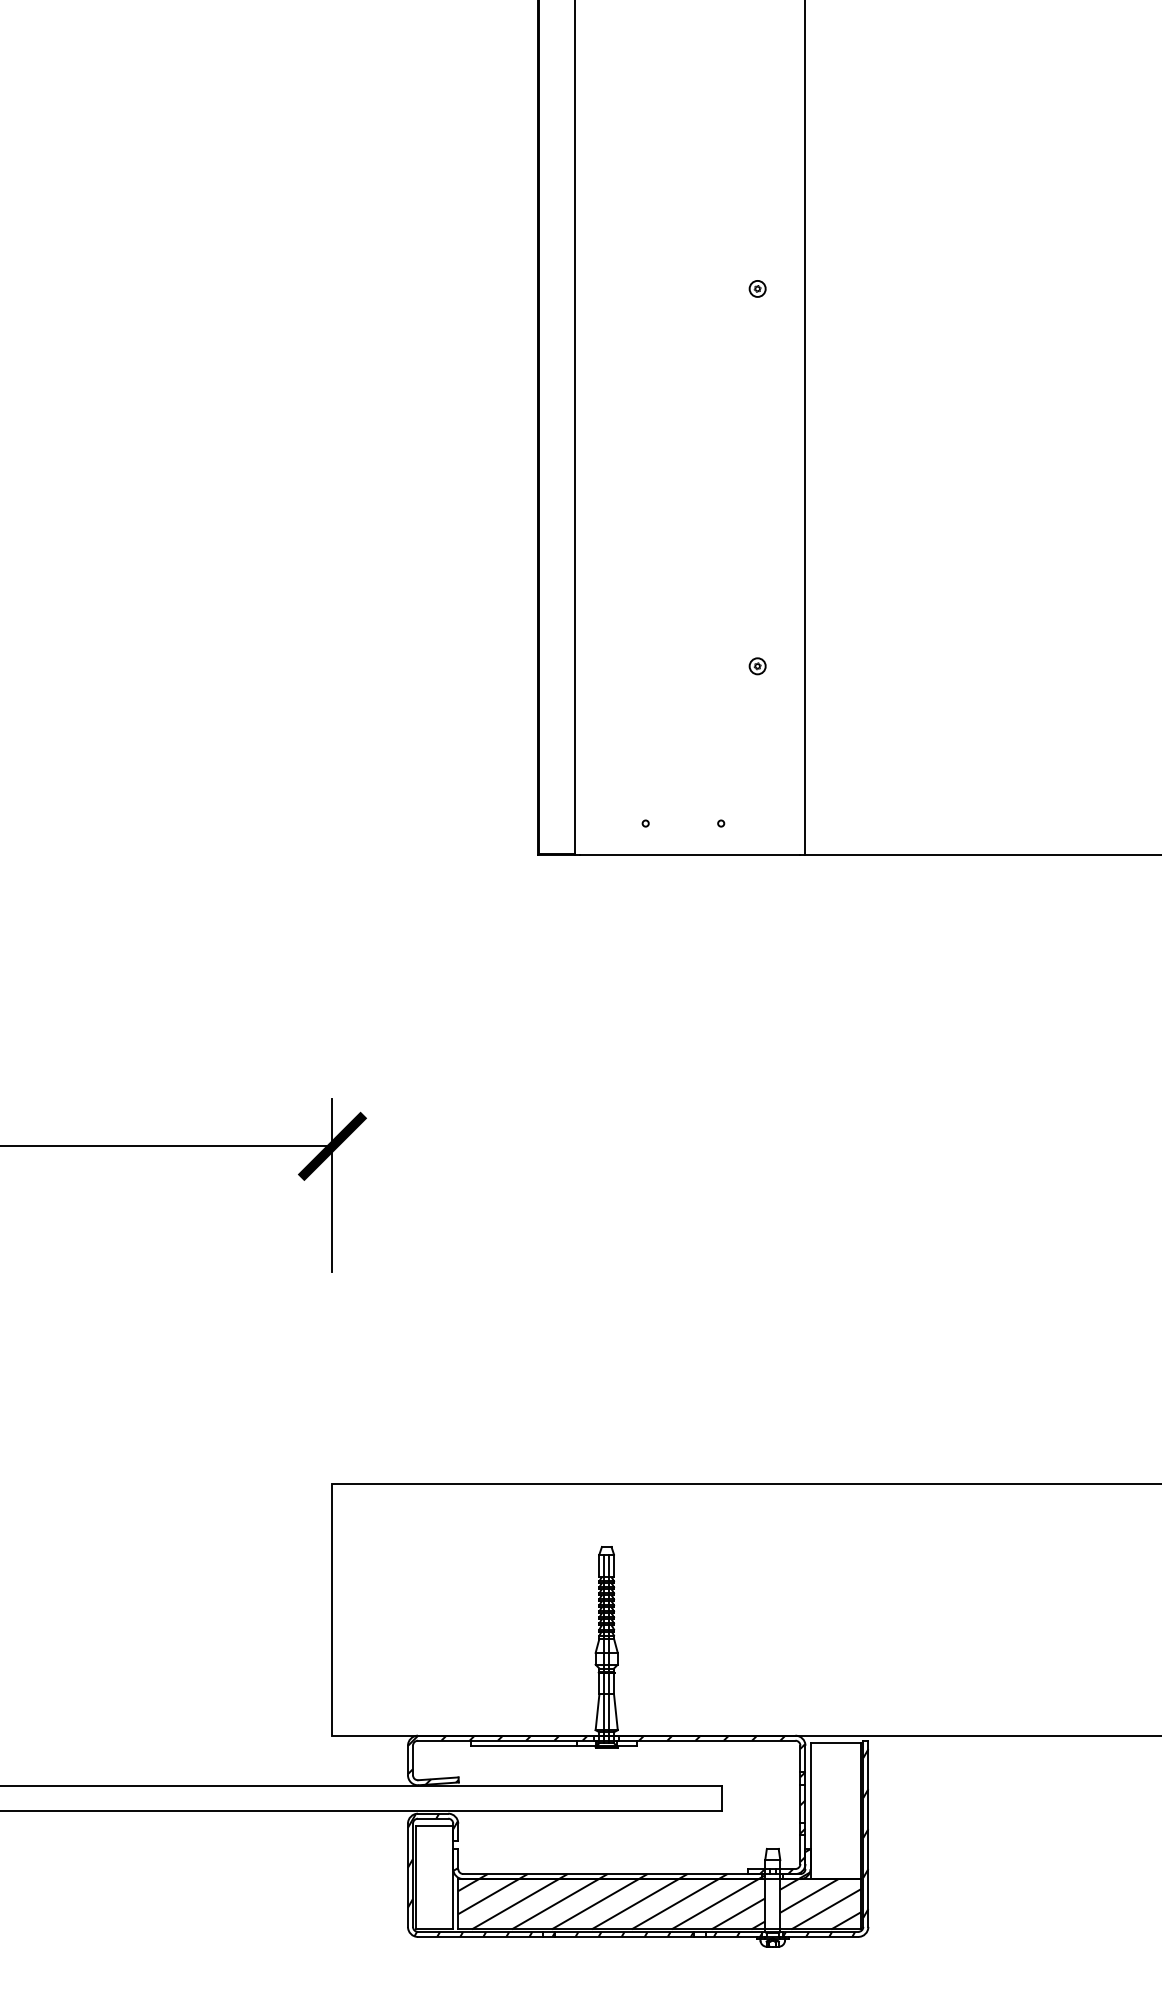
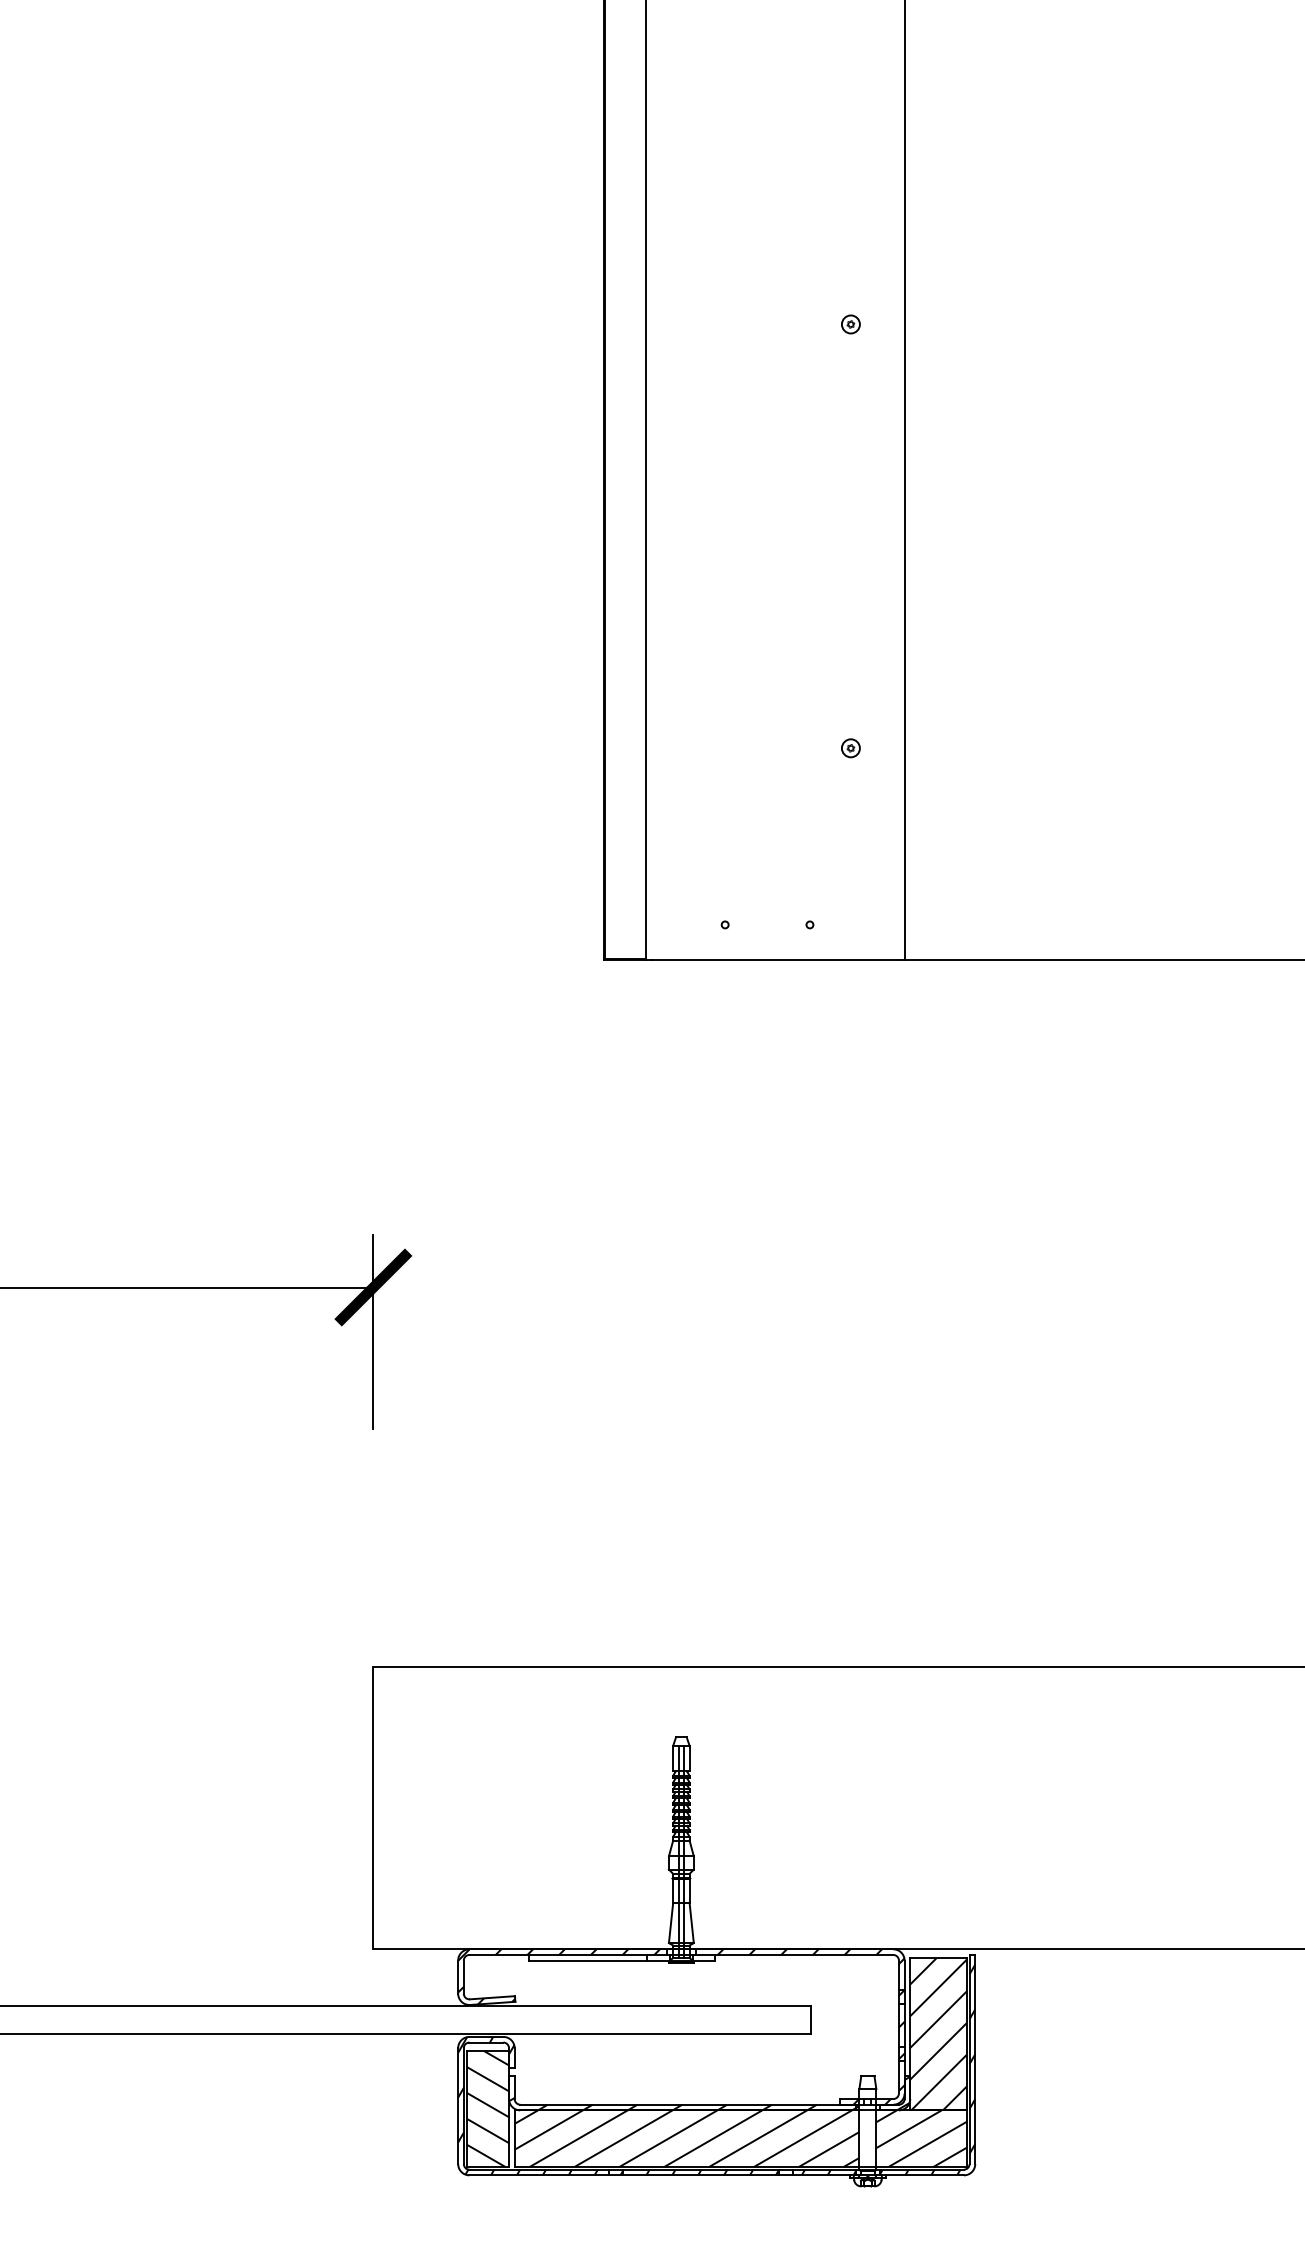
hatch: (835, 1810) -> (938, 2033), added
hatch: (434, 1877) -> (487, 2108), added

